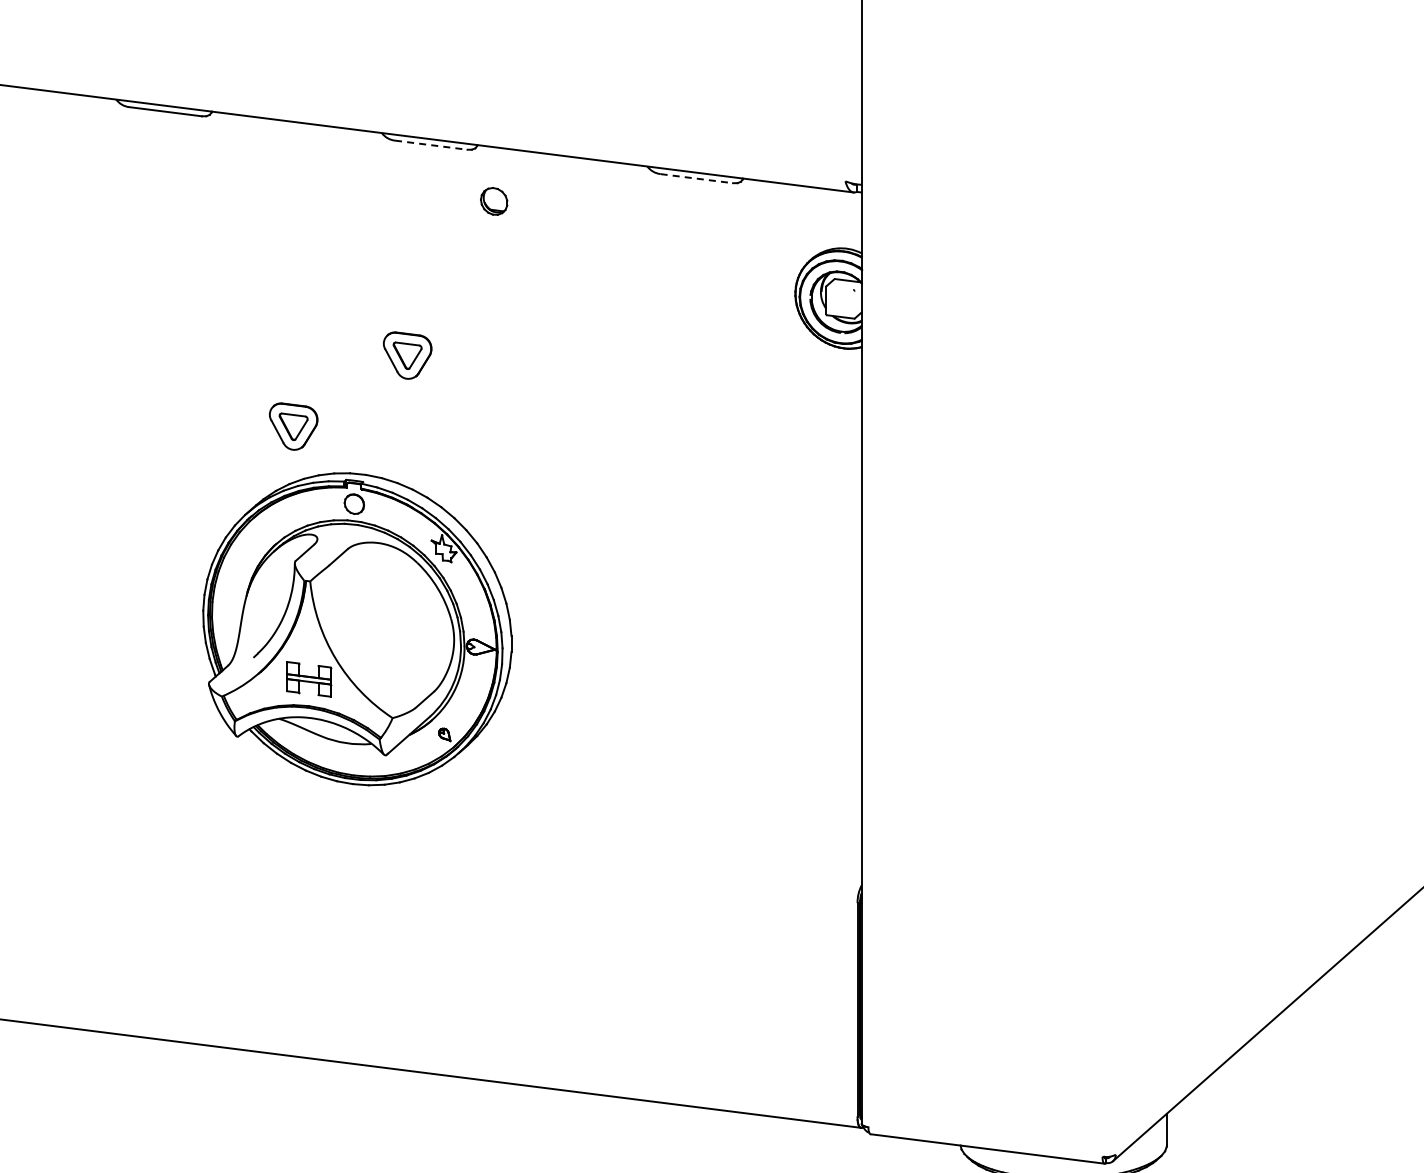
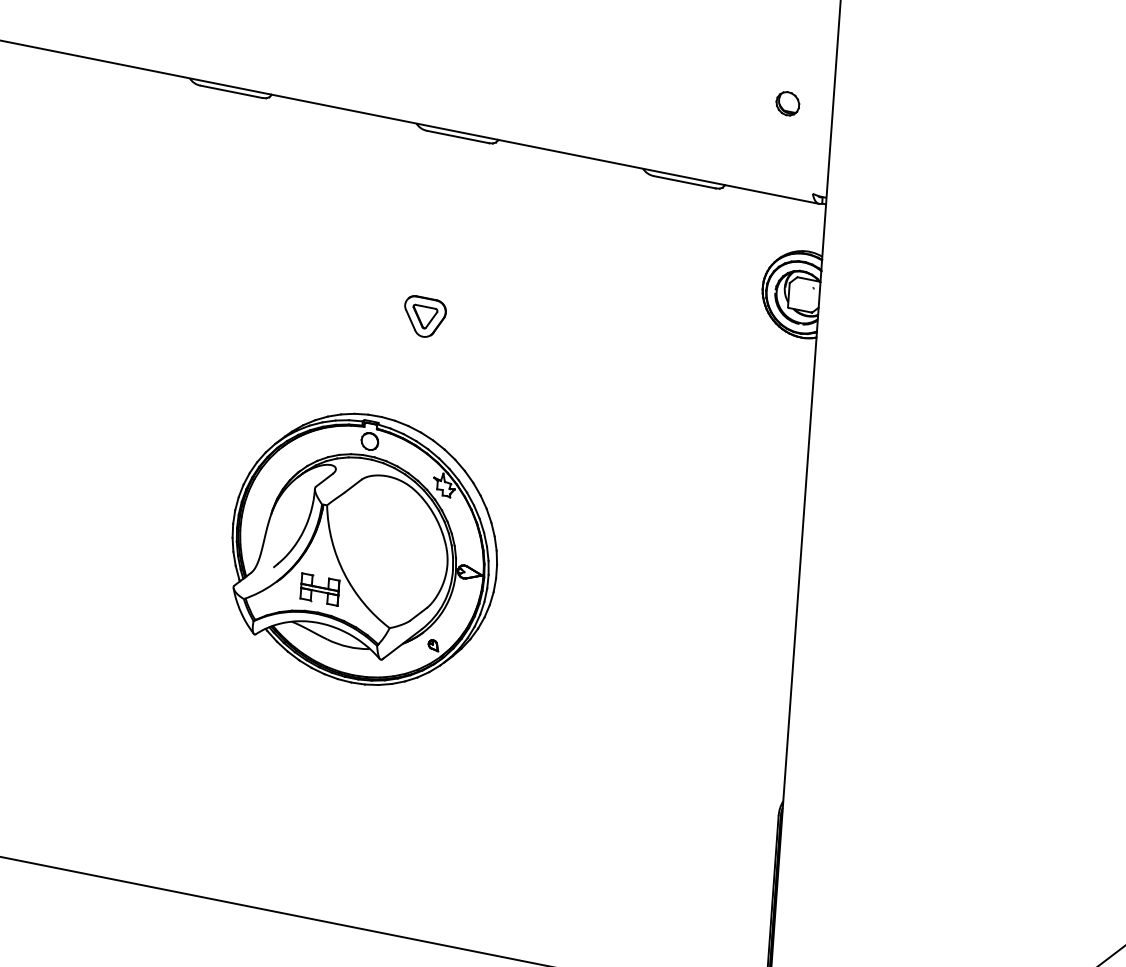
line: (431, 145) -> (458, 137), dashed -> solid
line: (697, 178) -> (685, 182), dashed -> solid
part: (494, 201) -> (788, 103), moved
part: (293, 426) -> (322, 370), removed

